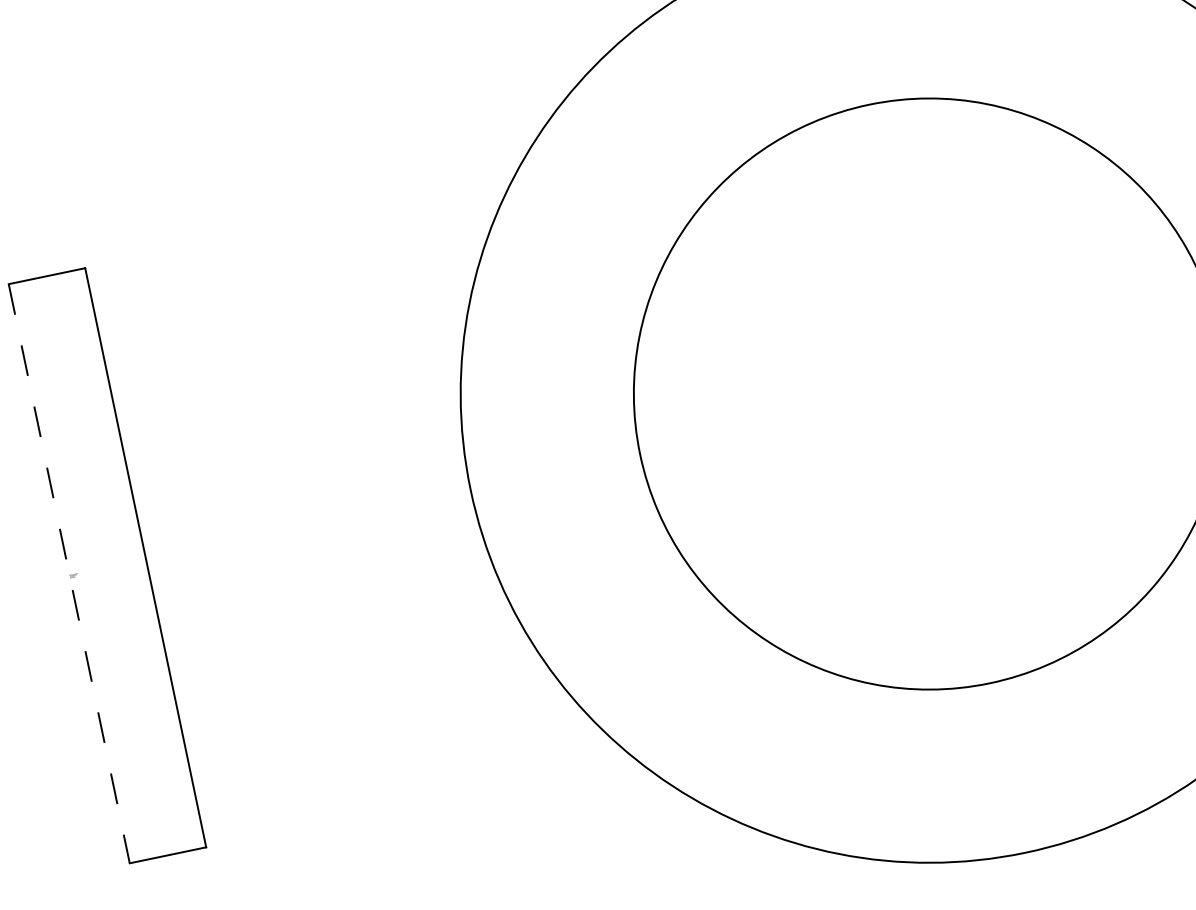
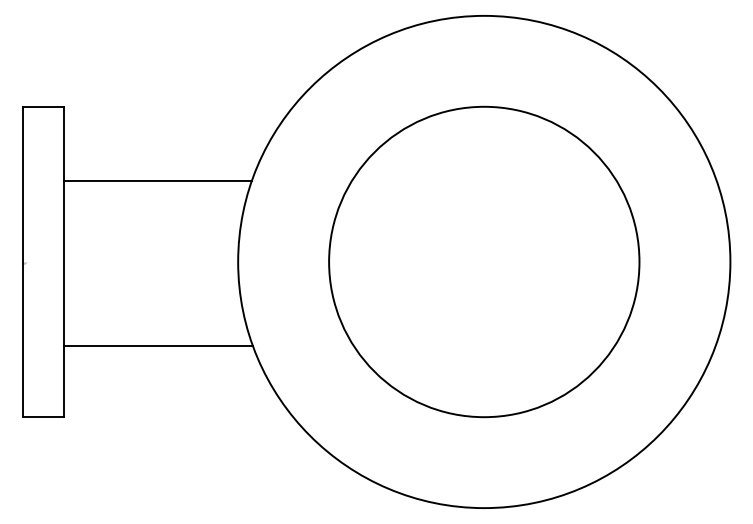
line: (288, 371) -> (157, 181), added
line: (68, 574) -> (22, 262), dashed -> solid
line: (352, 676) -> (157, 345), added

